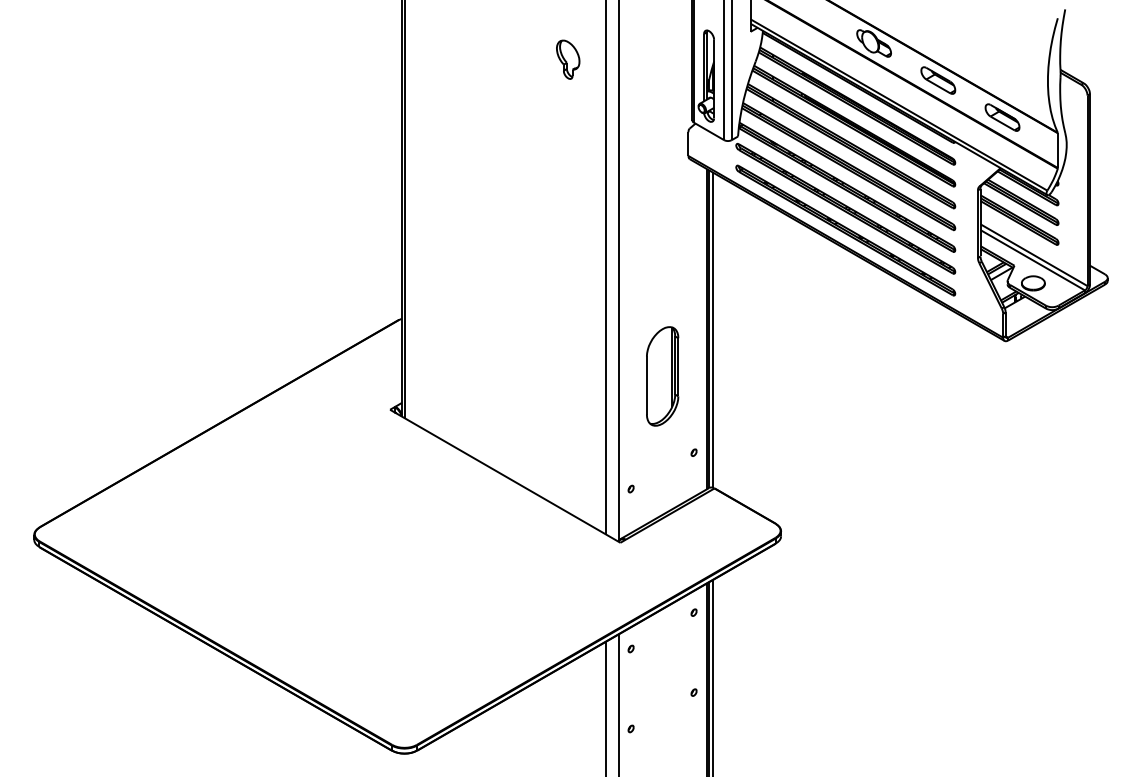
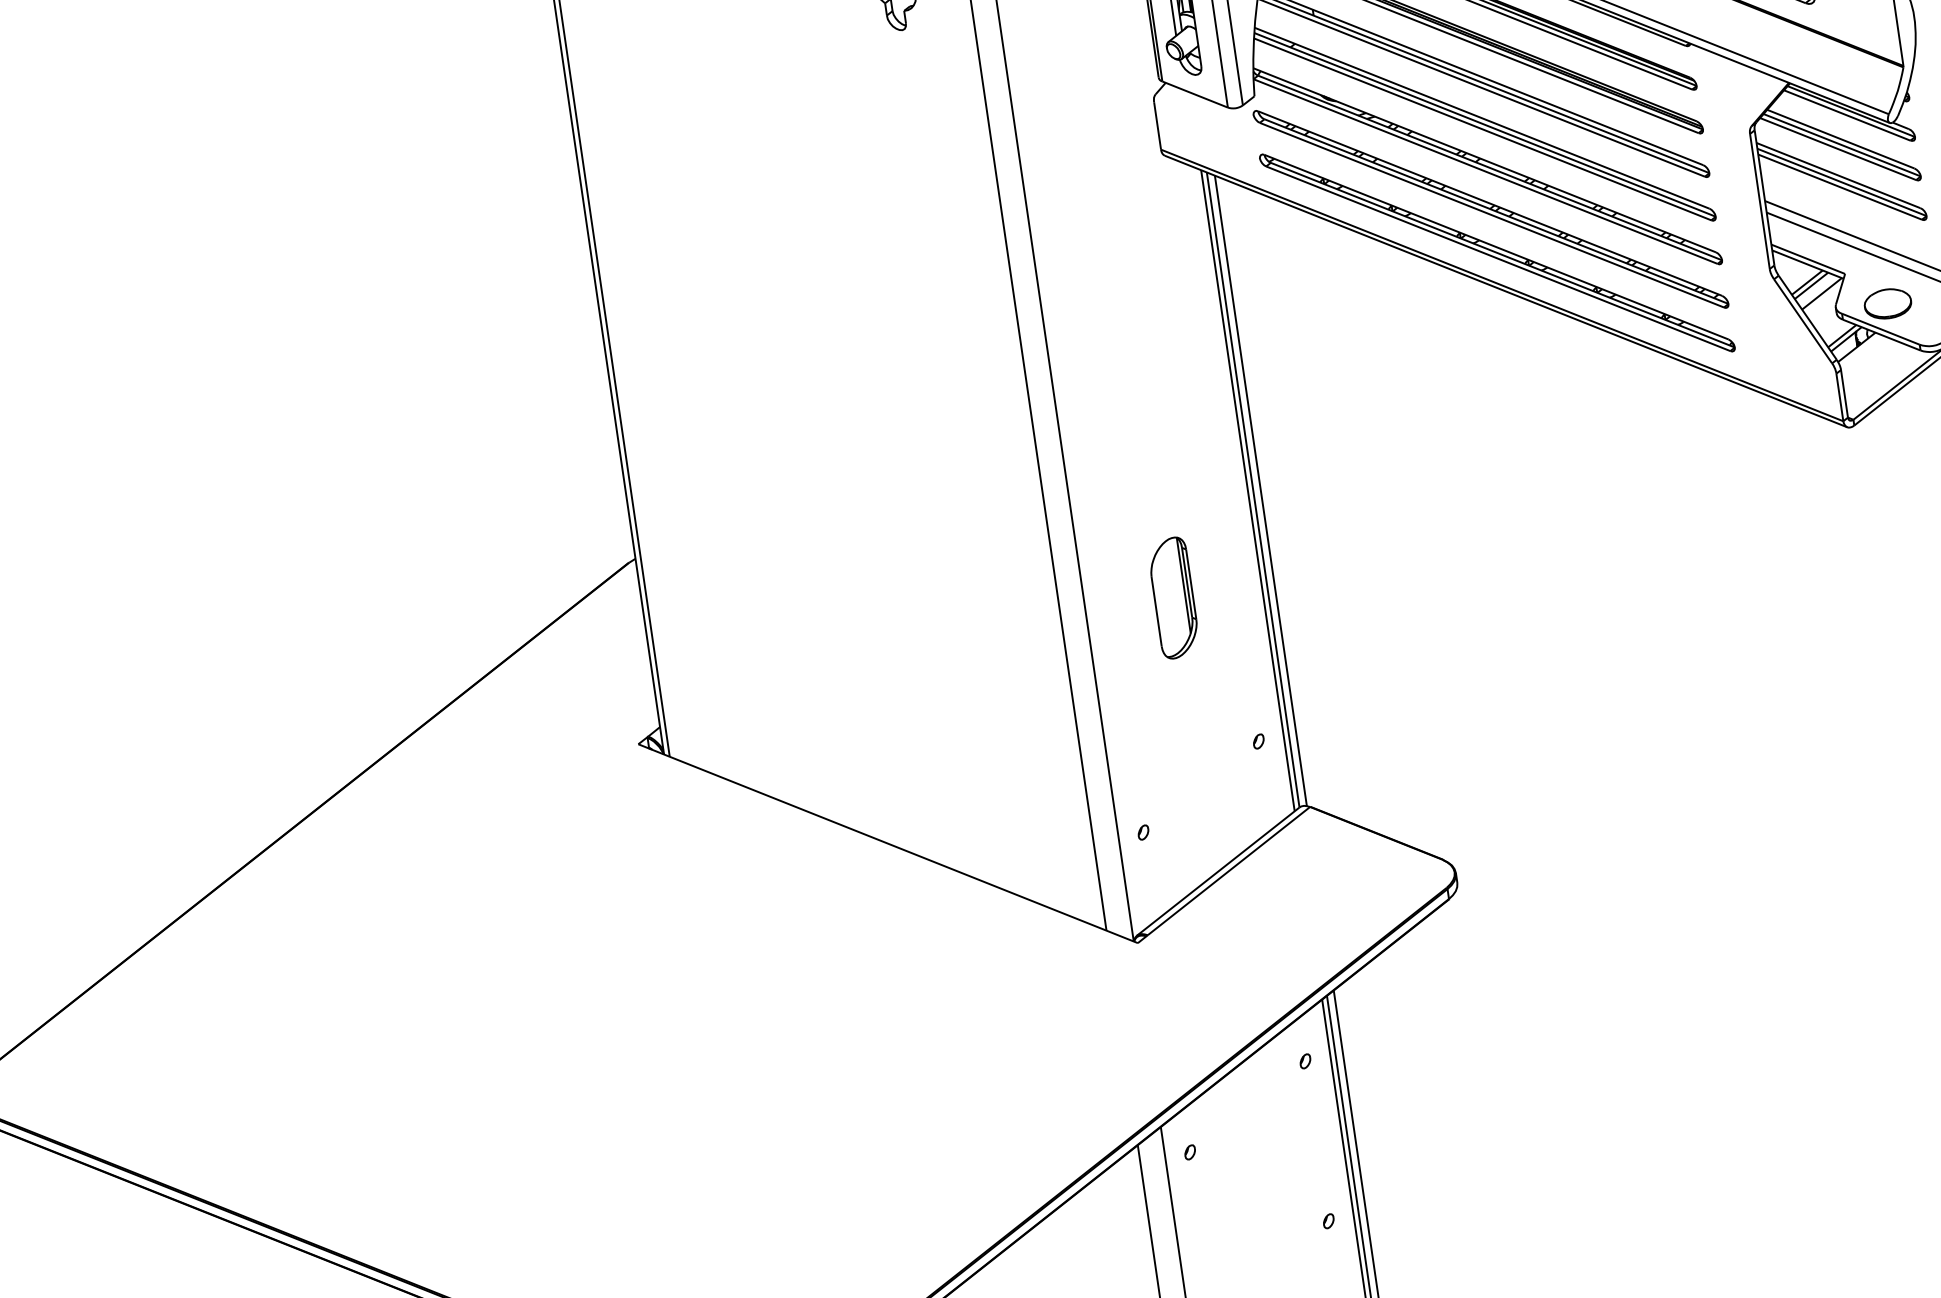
part: (662, 376) -> (1173, 598), size x0.6

